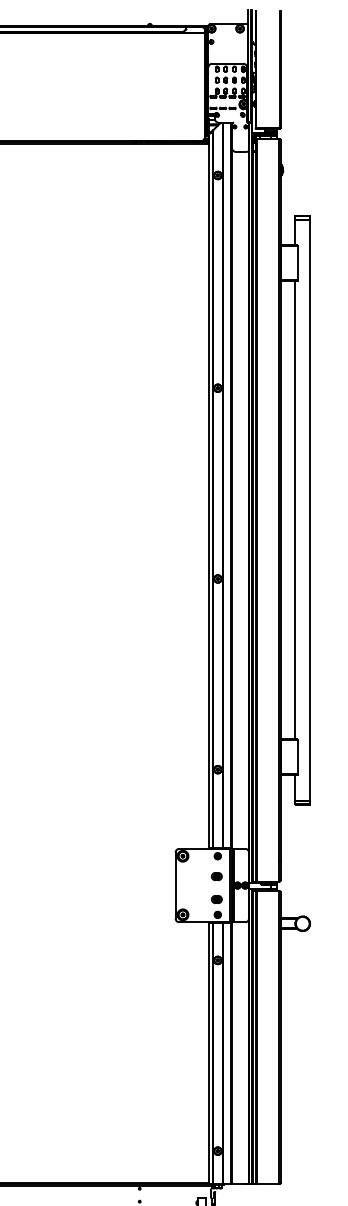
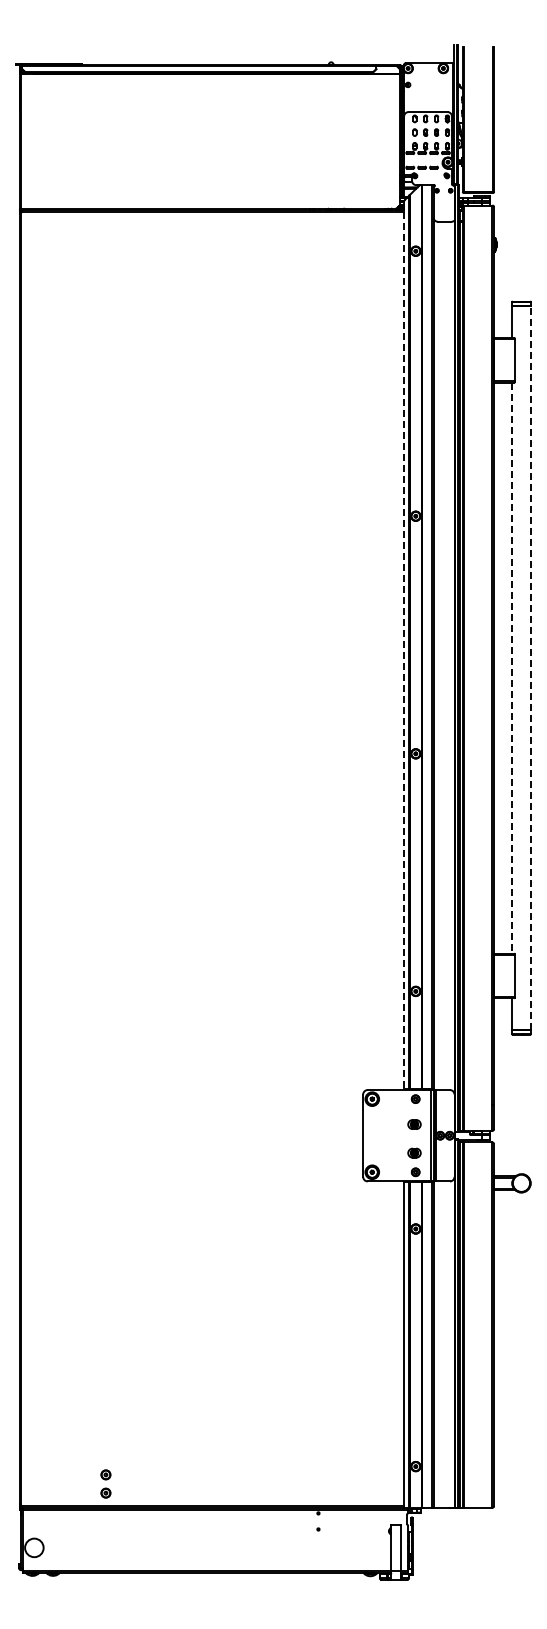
line: (208, 492) -> (404, 645), solid -> dashed
line: (309, 509) -> (530, 667), solid -> dashed
line: (295, 510) -> (512, 668), solid -> dashed

